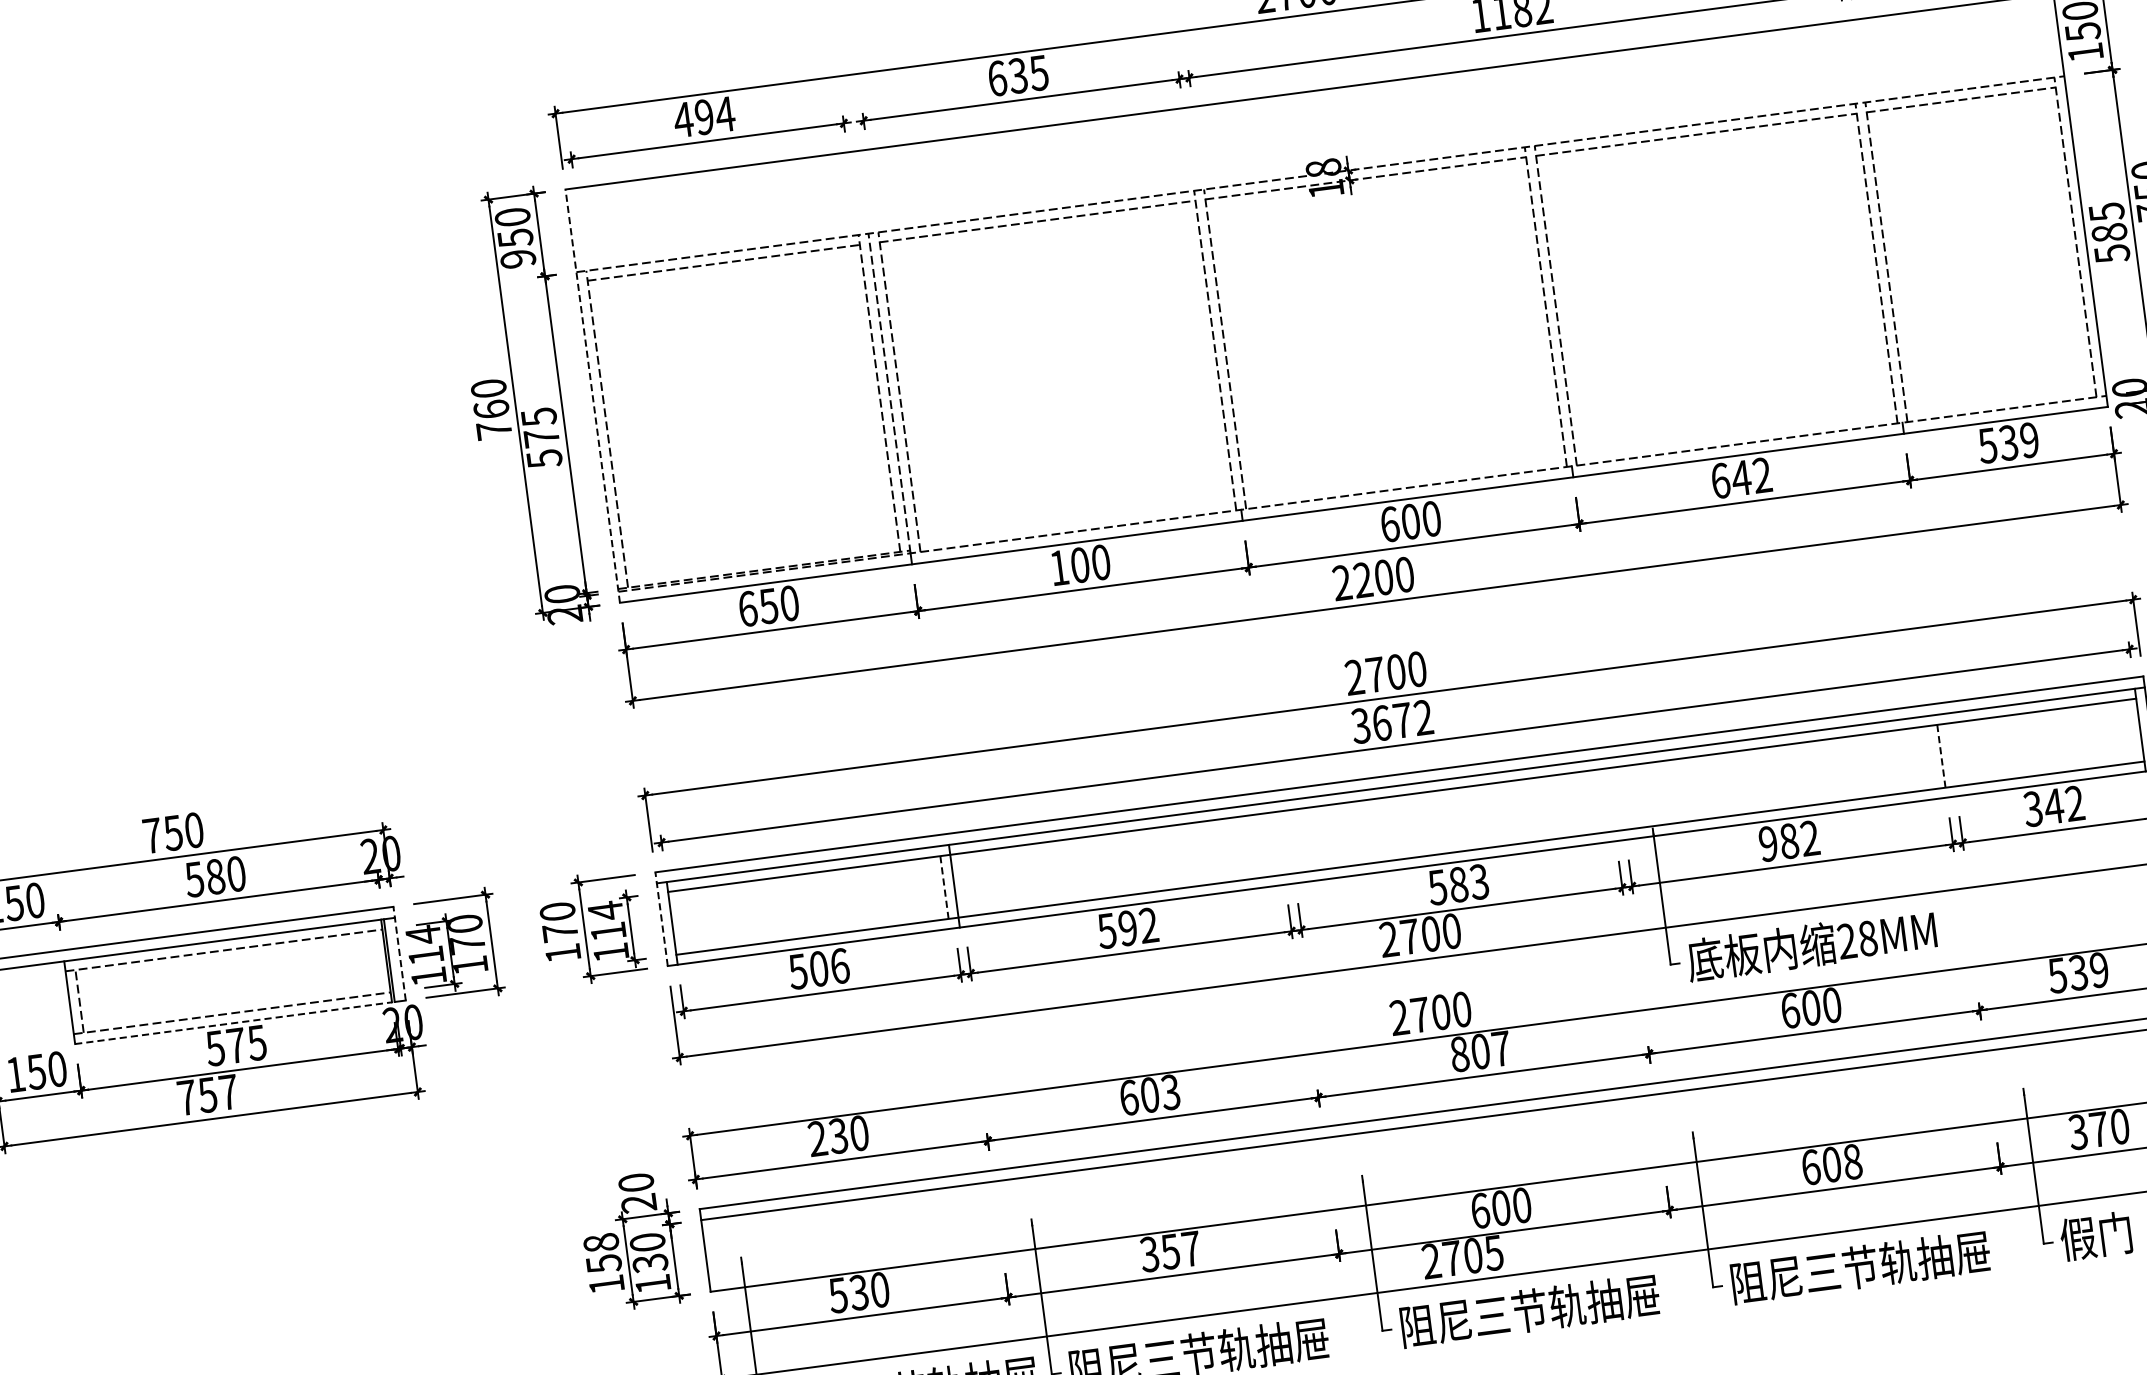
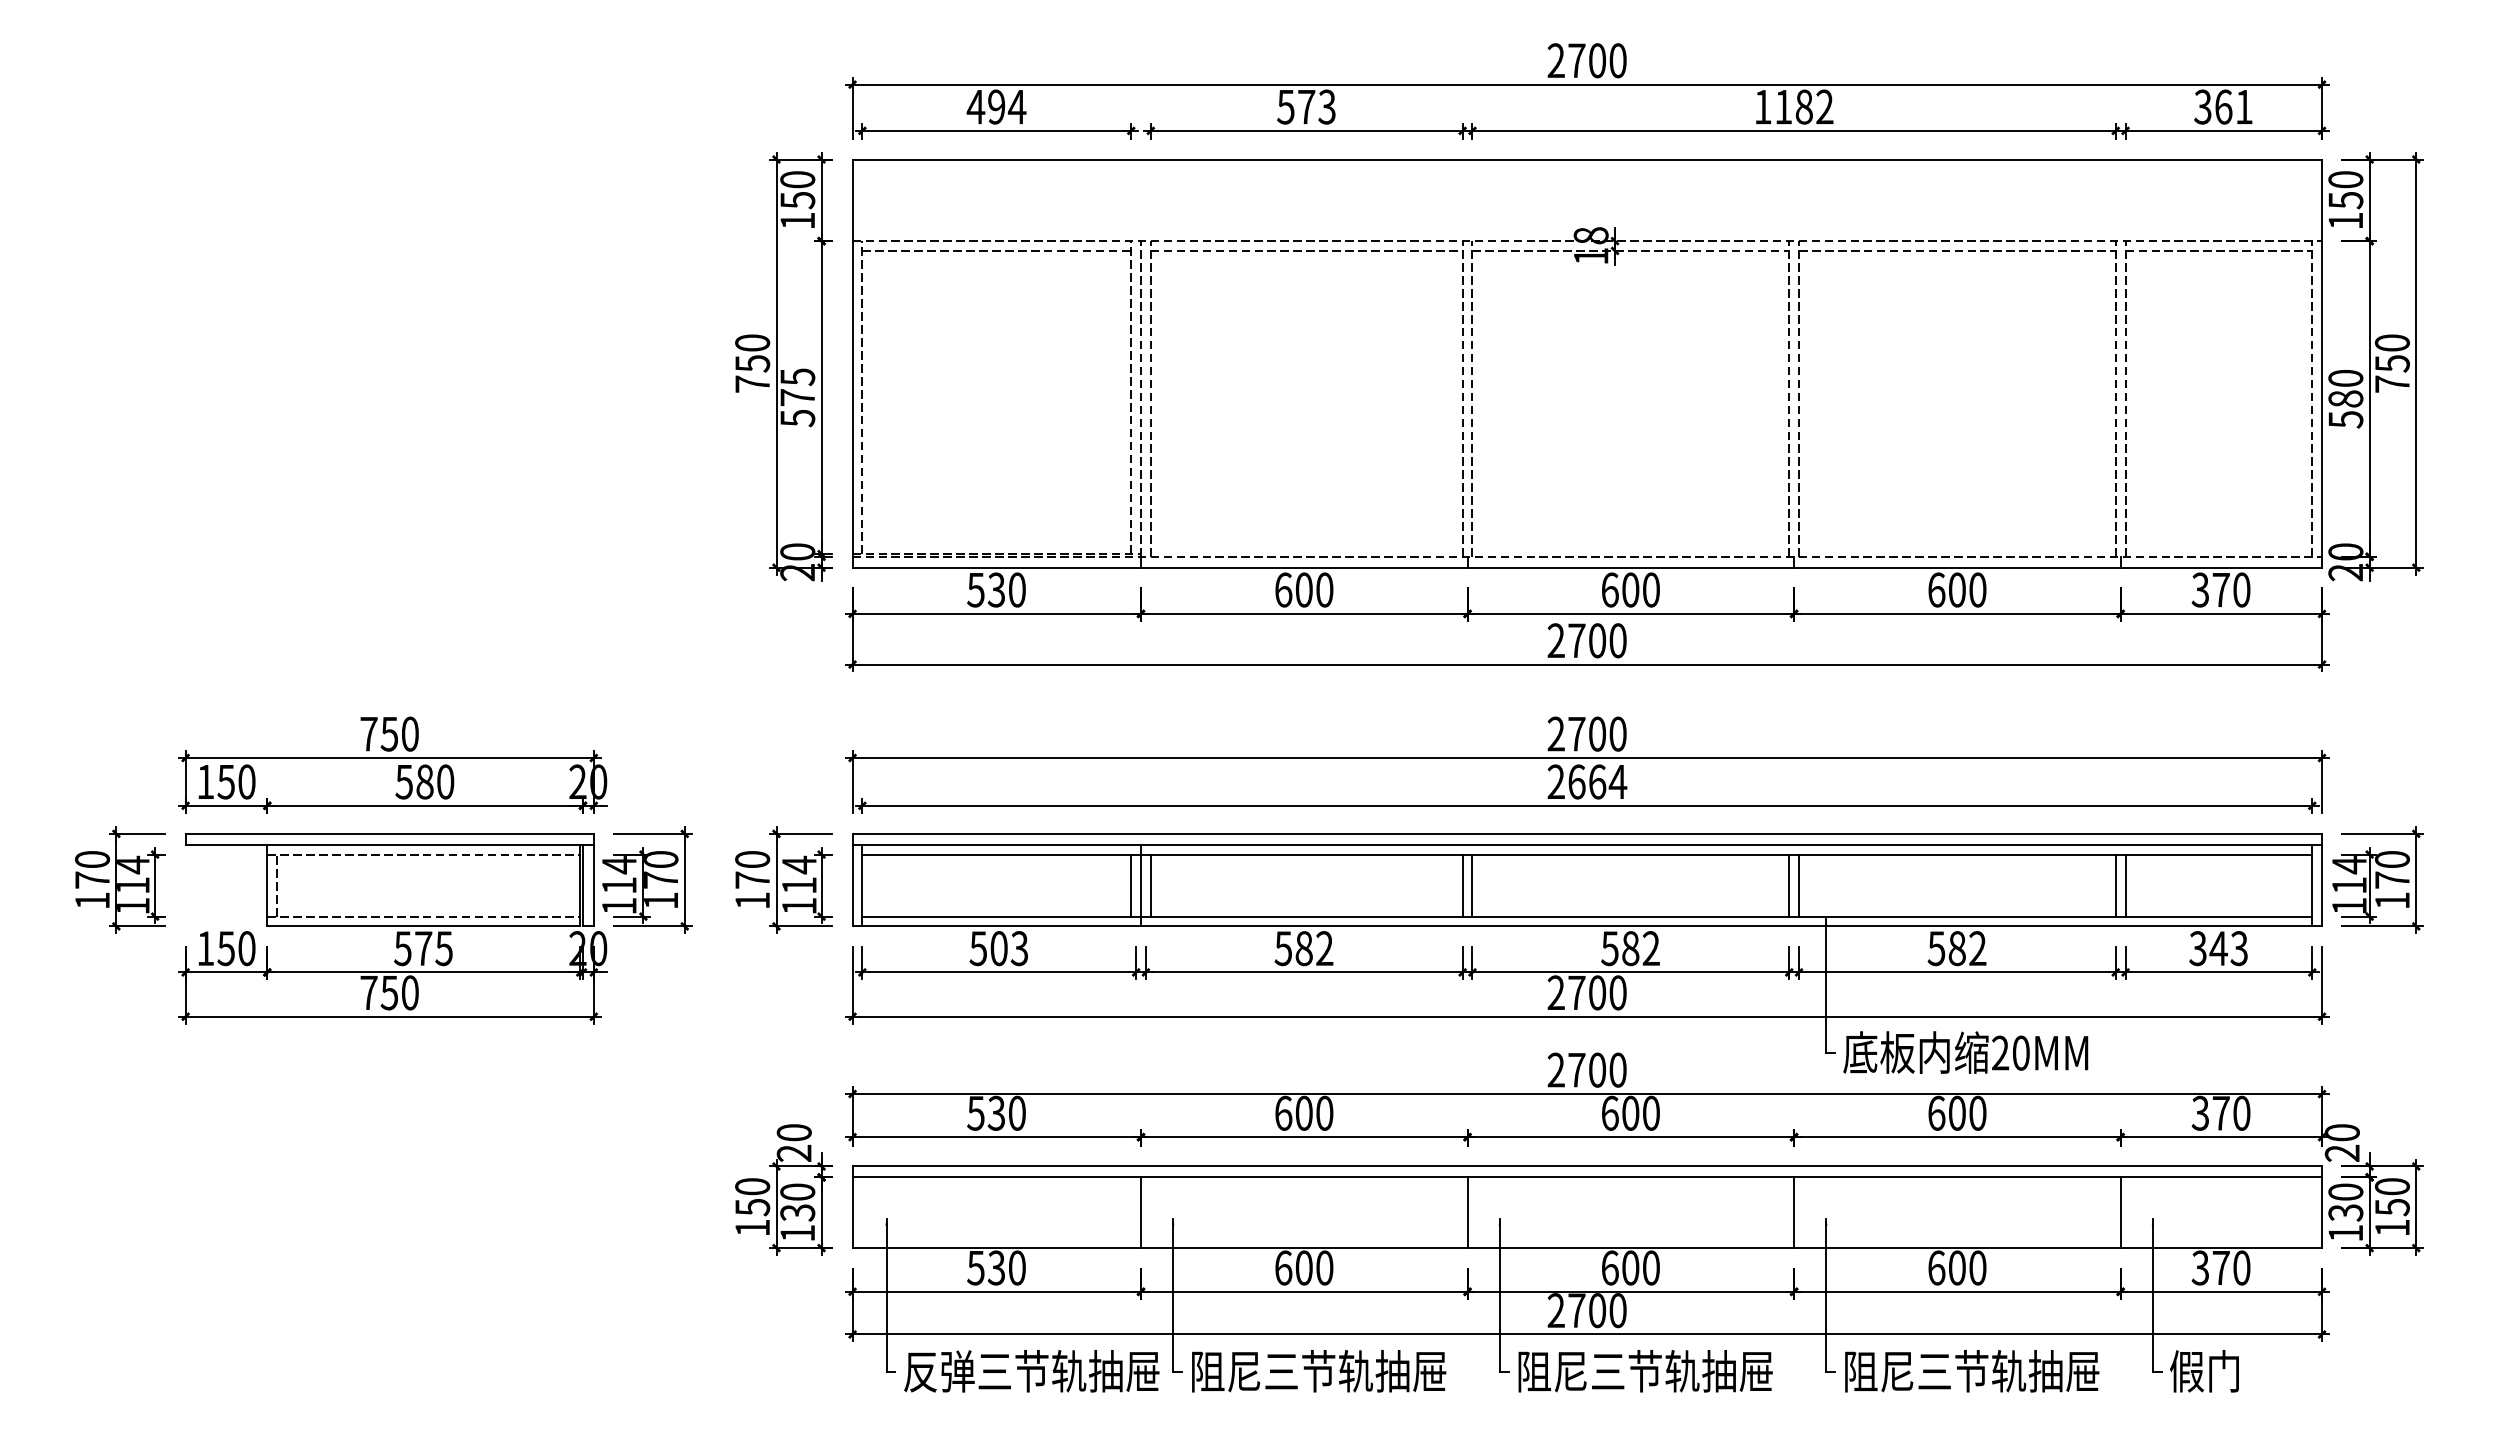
text: (1018, 75) -> (1306, 106), 635 -> 573
text: (2106, 212) -> (2345, 378), 585 -> 580
text: (517, 258) -> (797, 220), 950 -> 150
line: (592, 396) -> (852, 363), dashed -> solid
text: (491, 409) -> (752, 363), 760 -> 750
text: (2007, 442) -> (2220, 589), 539 -> 370
text: (1750, 476) -> (1966, 589), 642 -> 600
text: (1059, 567) -> (1283, 589), 100 -> 600
text: (1362, 580) -> (1576, 640), 2200 -> 2700
text: (758, 607) -> (986, 589), 650 -> 530
text: (1392, 721) -> (1587, 781), 3672 -> 2664
line: (1951, 754) -> (2125, 885), added
line: (1941, 756) -> (2115, 885), dashed -> solid
line: (1621, 798) -> (1799, 885), added
line: (1611, 799) -> (1789, 885), added
text: (2074, 803) -> (2238, 948), 342 -> 343
line: (1290, 841) -> (1472, 885), added
line: (1279, 843) -> (1462, 885), added
text: (1768, 843) -> (1936, 948), 982 -> 582
text: (1478, 883) -> (1650, 949), 583 -> 582
line: (963, 884) -> (1150, 885), added
line: (944, 887) -> (1131, 885), dashed -> solid
line: (661, 918) -> (852, 879), dashed -> solid
text: (1127, 928) -> (1303, 948), 592 -> 582
text: (1867, 938) -> (2020, 1052), 28MM -> 20MM
line: (399, 953) -> (593, 879), dashed -> solid
text: (839, 966) -> (1019, 948), 506 -> 503
text: (2077, 972) -> (2220, 1112), 539 -> 370
line: (234, 1023) -> (424, 926), dashed -> solid
text: (1480, 1050) -> (1630, 1112), 807 -> 600
line: (1989, 1086) -> (2120, 1212), added
text: (1170, 1091) -> (1324, 1112), 603 -> 600
text: (227, 1092) -> (409, 992), 757 -> 750
line: (1659, 1130) -> (1794, 1212), added
text: (817, 1138) -> (975, 1112), 230 -> 530
text: (1852, 1161) -> (1977, 1267), 608 -> 600
line: (1328, 1173) -> (1467, 1212), added
line: (998, 1217) -> (1141, 1212), added
text: (601, 1242) -> (752, 1186), 158 -> 150
text: (1169, 1251) -> (1303, 1267), 357 -> 600
text: (1493, 1252) -> (1617, 1310), 2705 -> 2700

